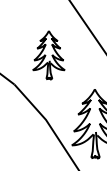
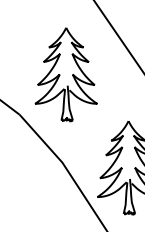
part: (48, 55) -> (65, 75), size x1.43

